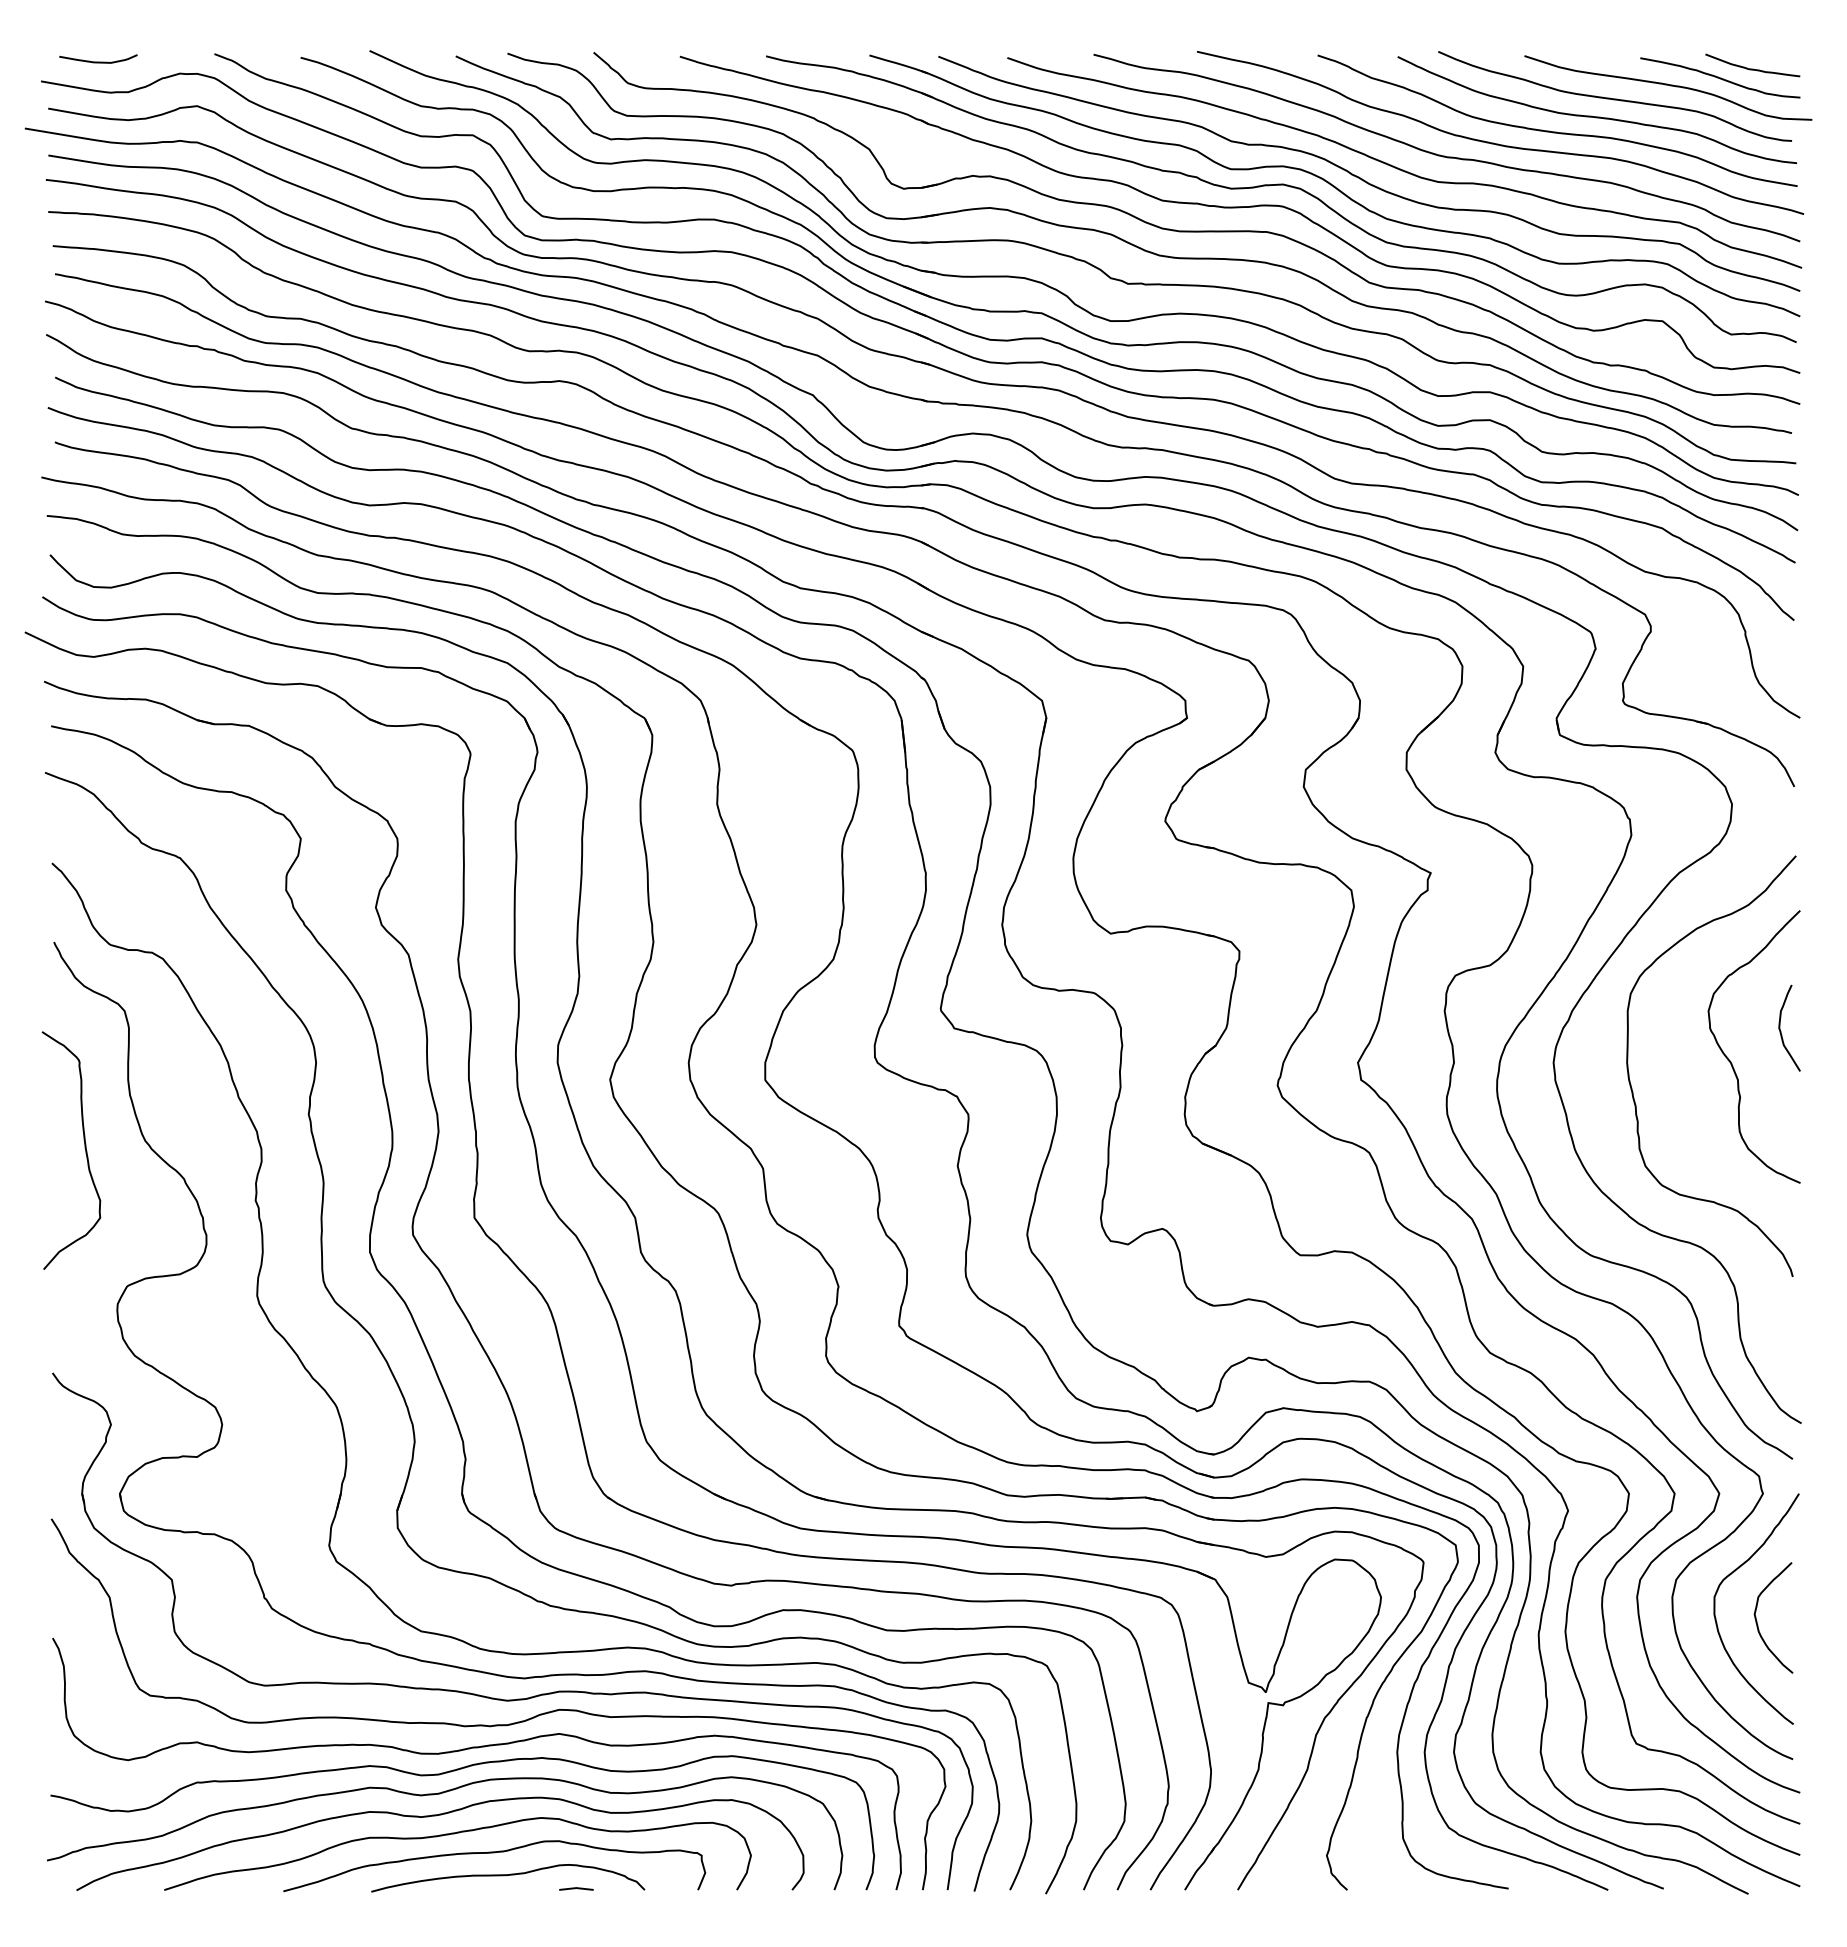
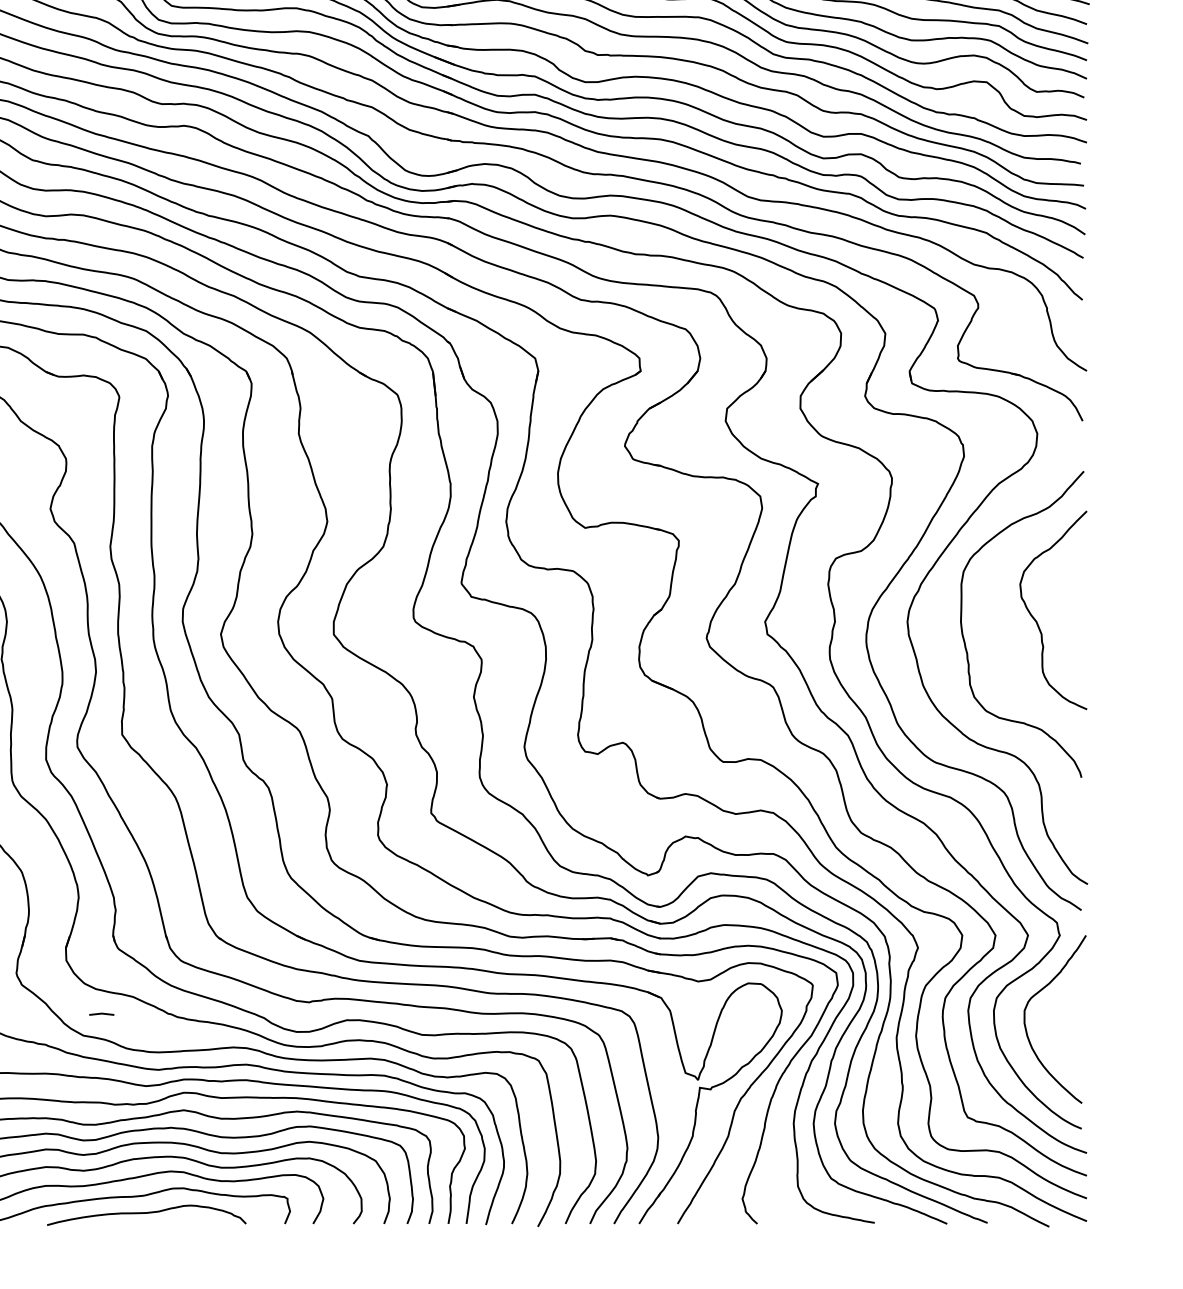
curve: (1781, 1031) -> (1073, 599), removed
curve: (1757, 1621) -> (1055, 1028), removed
line: (576, 1888) -> (101, 1013), moved

